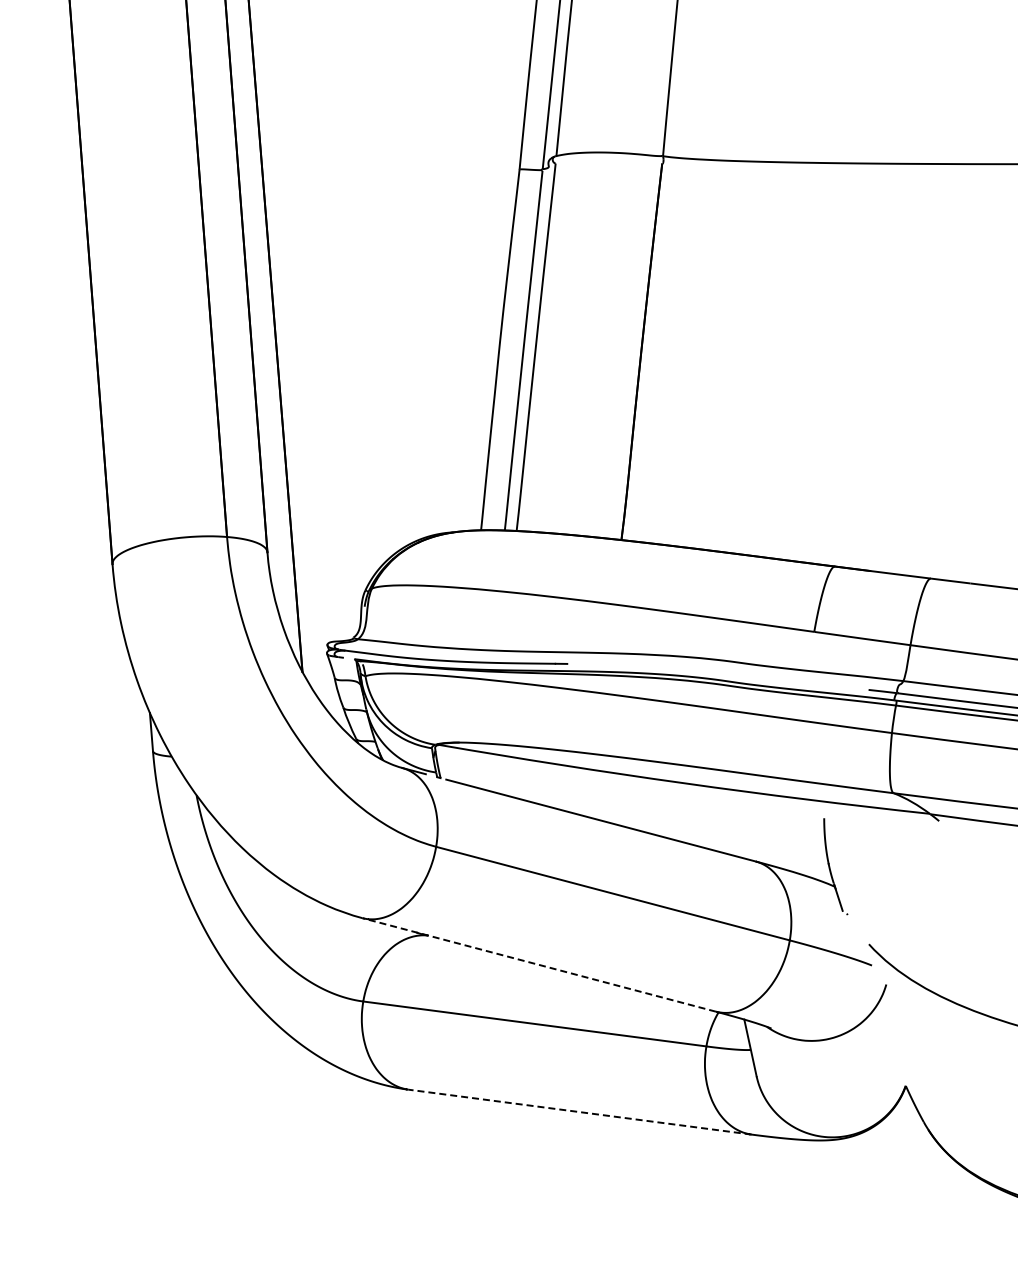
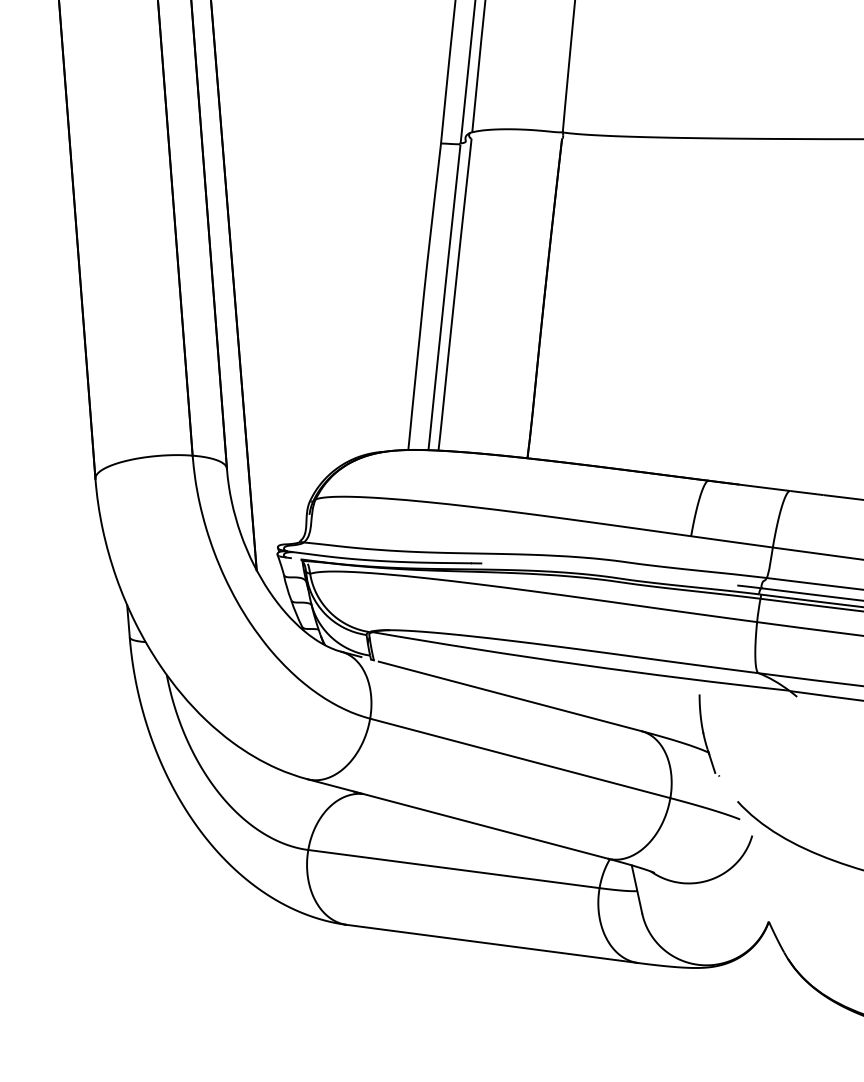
line: (539, 964) -> (457, 818), dashed -> solid
line: (580, 1112) -> (492, 944), dashed -> solid

